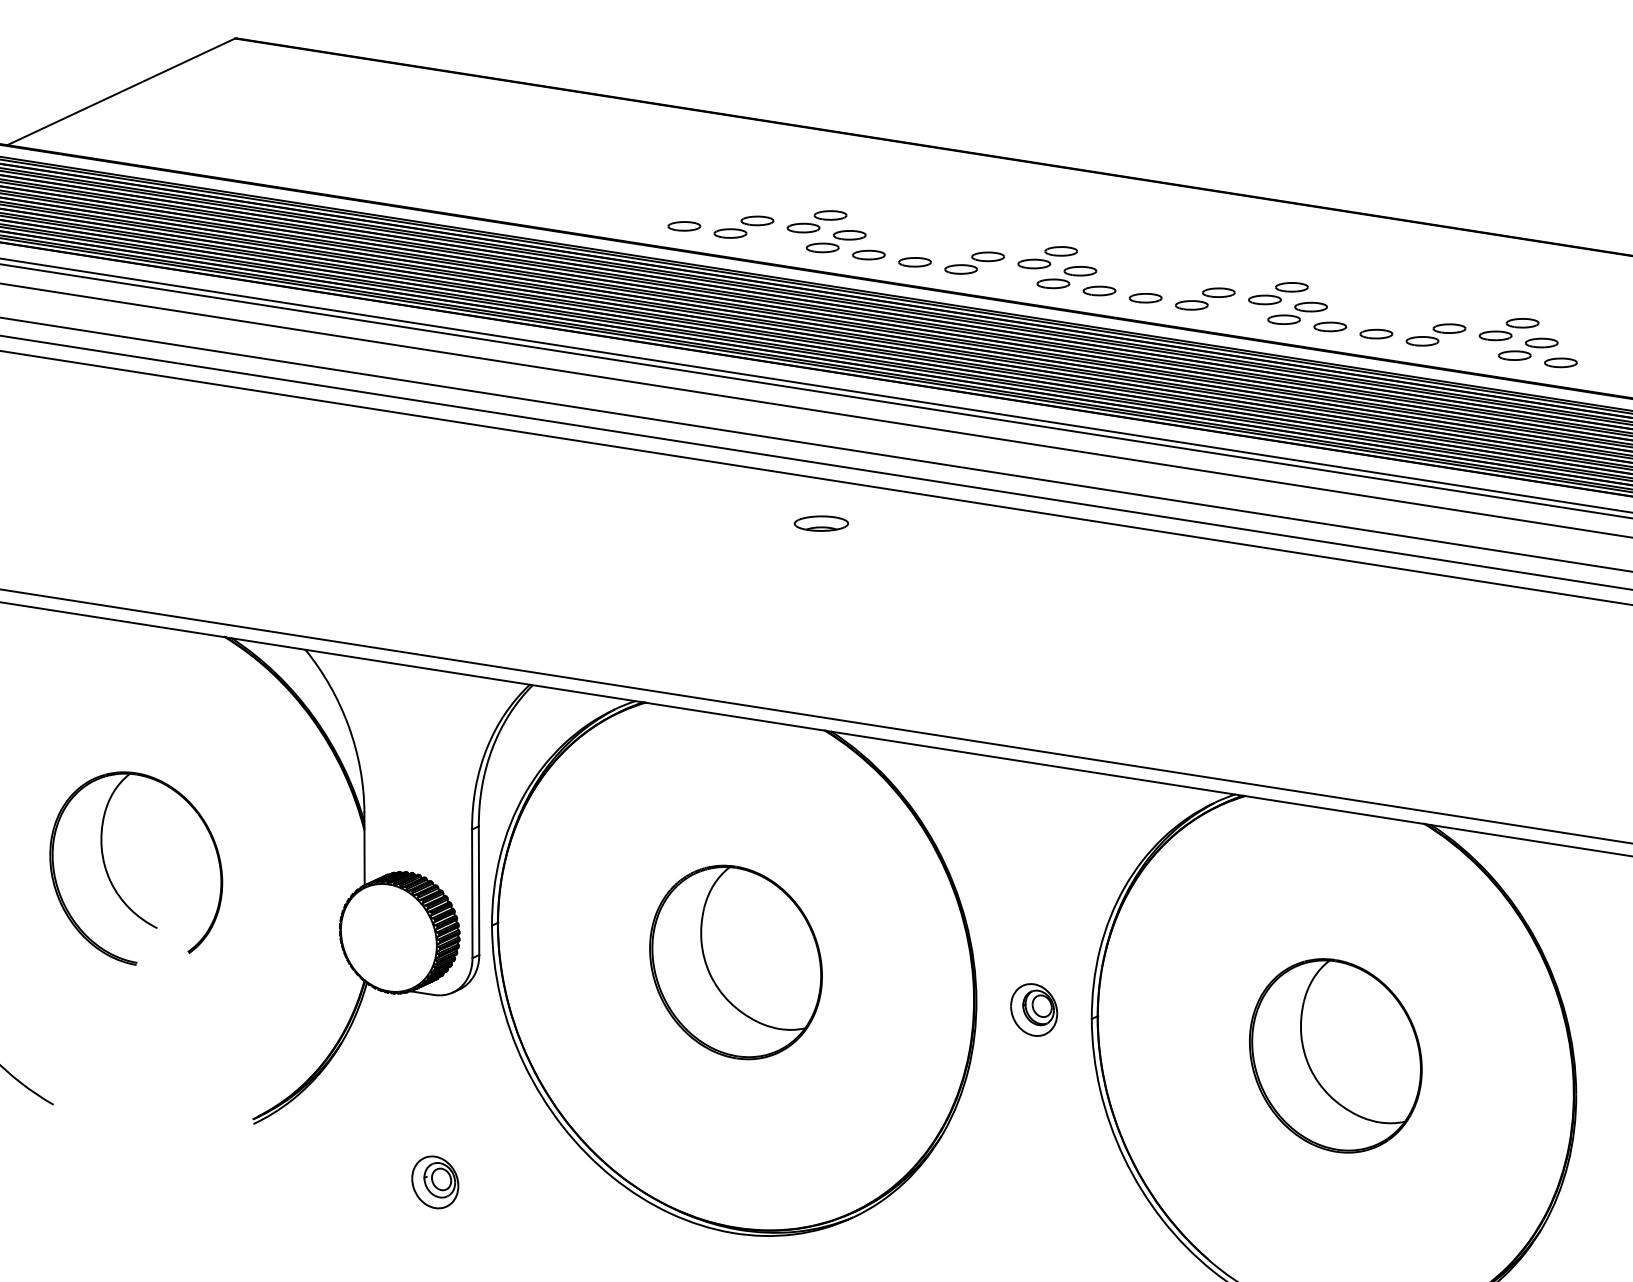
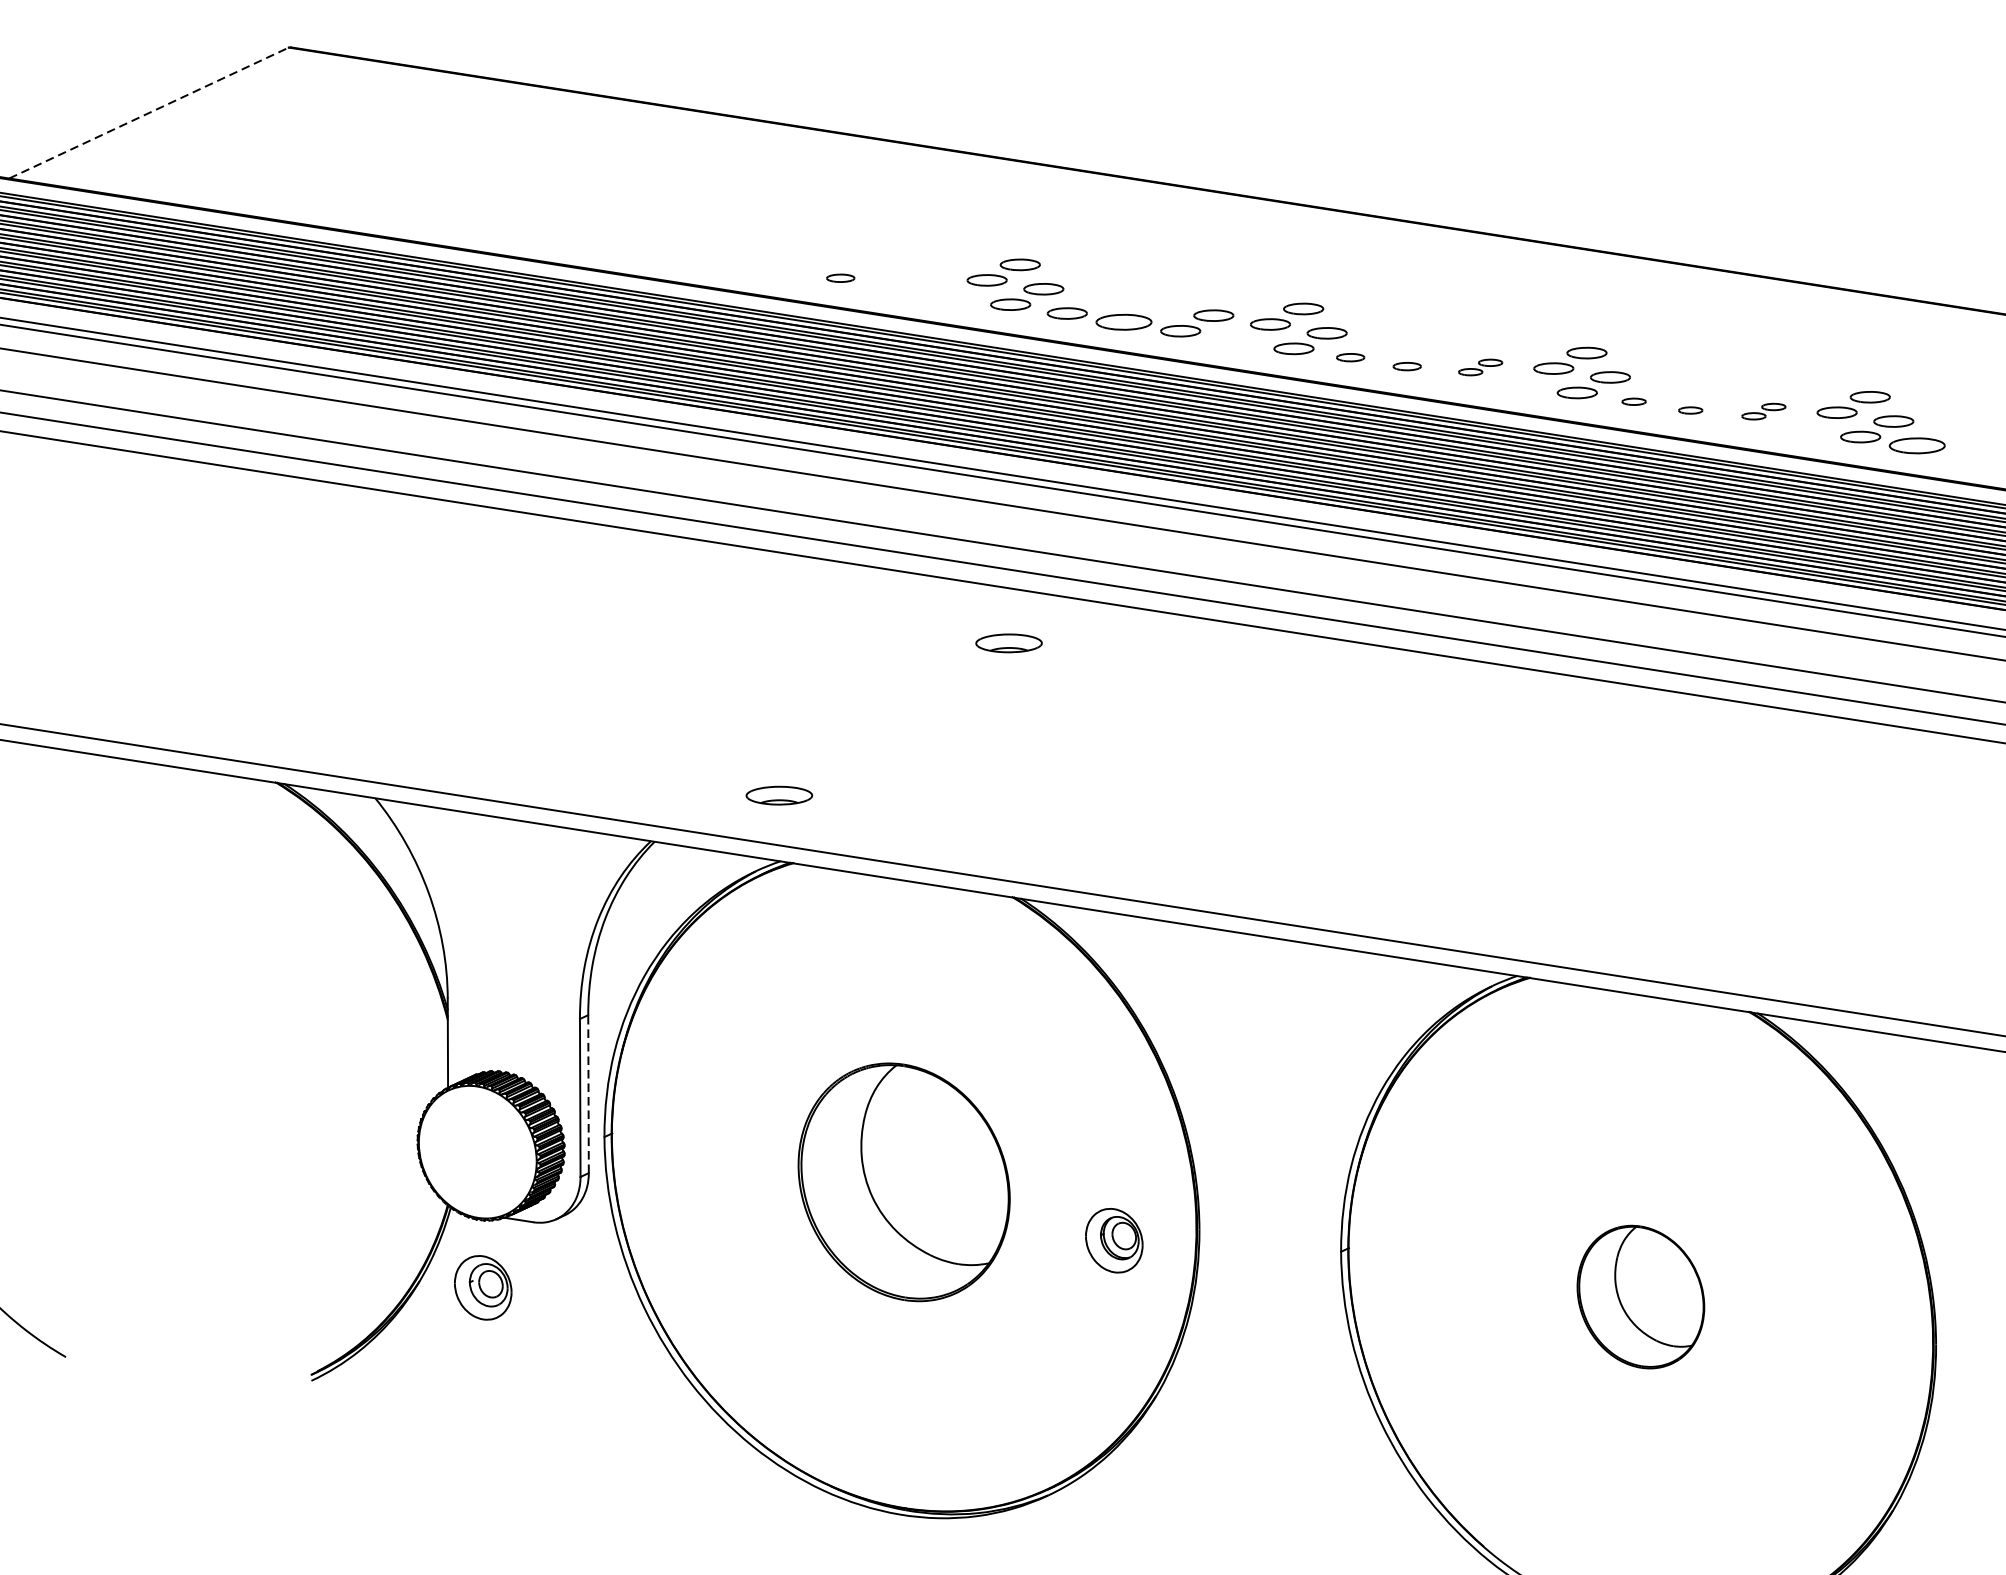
line: (121, 91) -> (149, 112), solid -> dashed
part: (684, 226) -> (840, 278), size x0.7
part: (743, 226) -> (913, 278), removed
part: (914, 262) -> (1123, 322), size x1.4
part: (1099, 290) -> (1350, 357), size x0.7
part: (1145, 298) -> (1407, 366), size x0.7
part: (1205, 298) -> (1480, 366), size x0.6
part: (1330, 326) -> (1634, 401), size x0.6
part: (1376, 333) -> (1690, 409), size x0.6
part: (1435, 334) -> (1763, 411), size x0.6
part: (1560, 362) -> (1916, 445), size x1.4
part: (634, 647) -> (779, 795), added
part: (111, 880) -> (137, 1081), removed
line: (479, 890) -> (589, 1093), solid -> dashed
part: (1034, 1009) -> (1114, 1240), moved
part: (1335, 1055) -> (1640, 1296), size x0.6
part: (435, 1182) -> (483, 1287), moved

